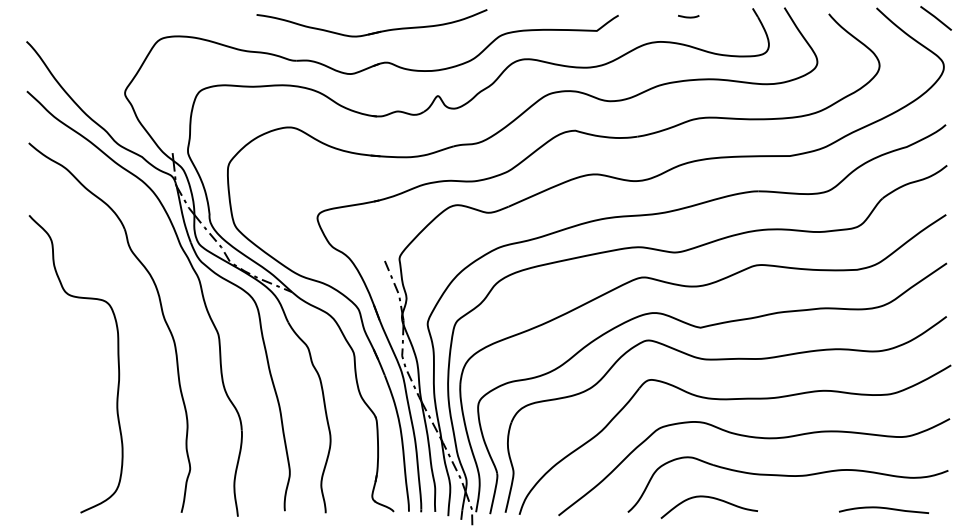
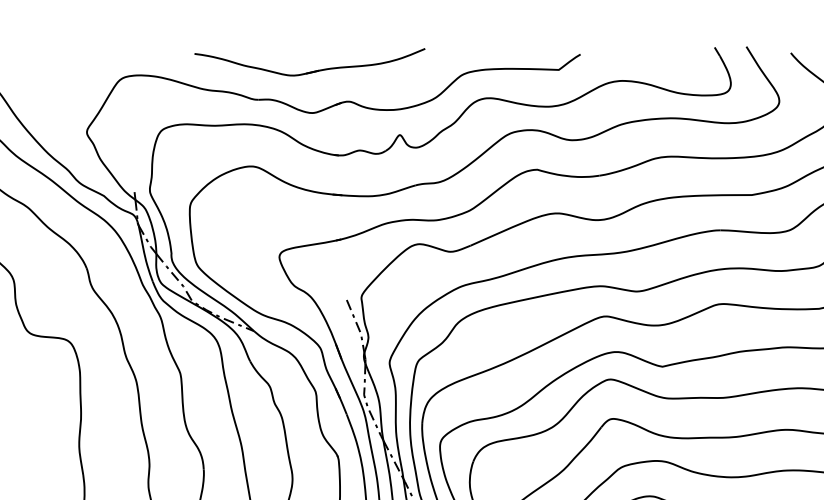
line: (688, 16) -> (650, 55), removed
part: (371, 32) -> (309, 71), moved

